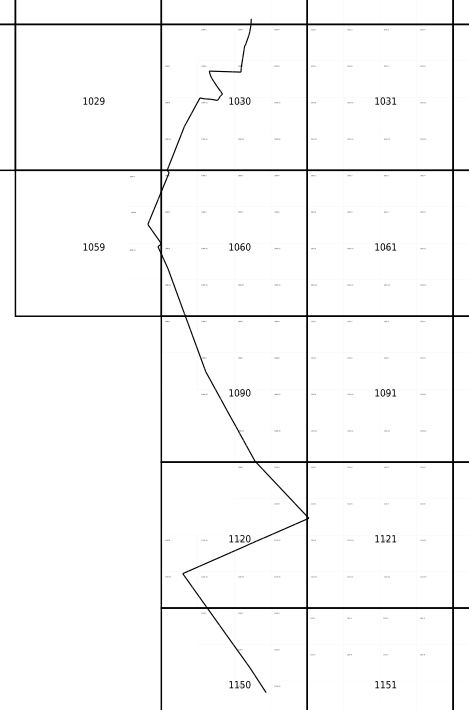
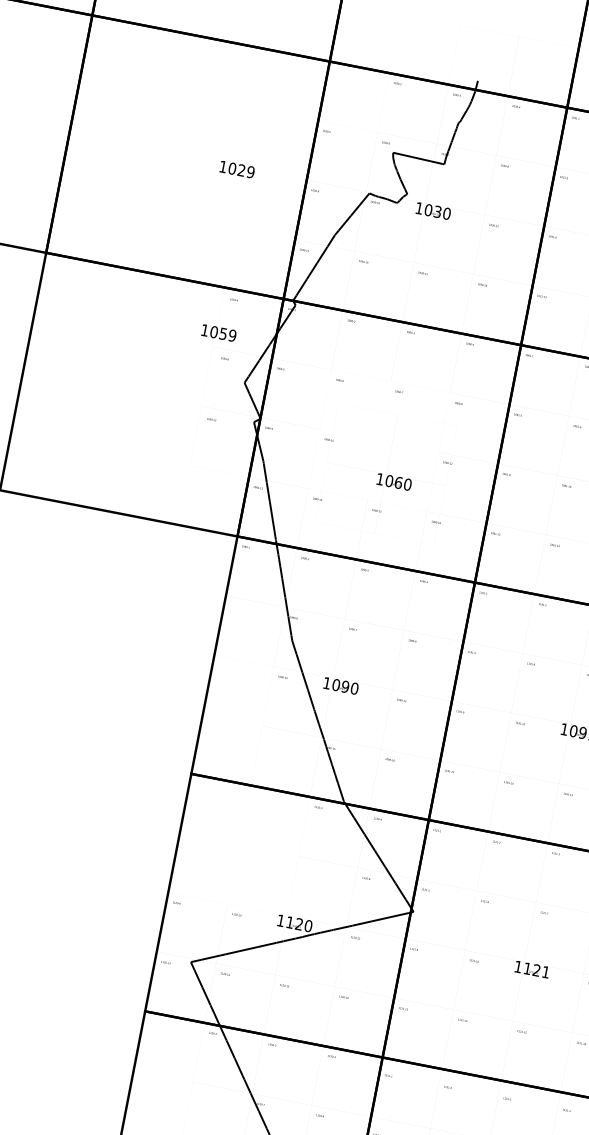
text: (93, 100) -> (236, 168), moved
text: (93, 246) -> (218, 332), moved
text: (239, 246) -> (393, 481), moved

